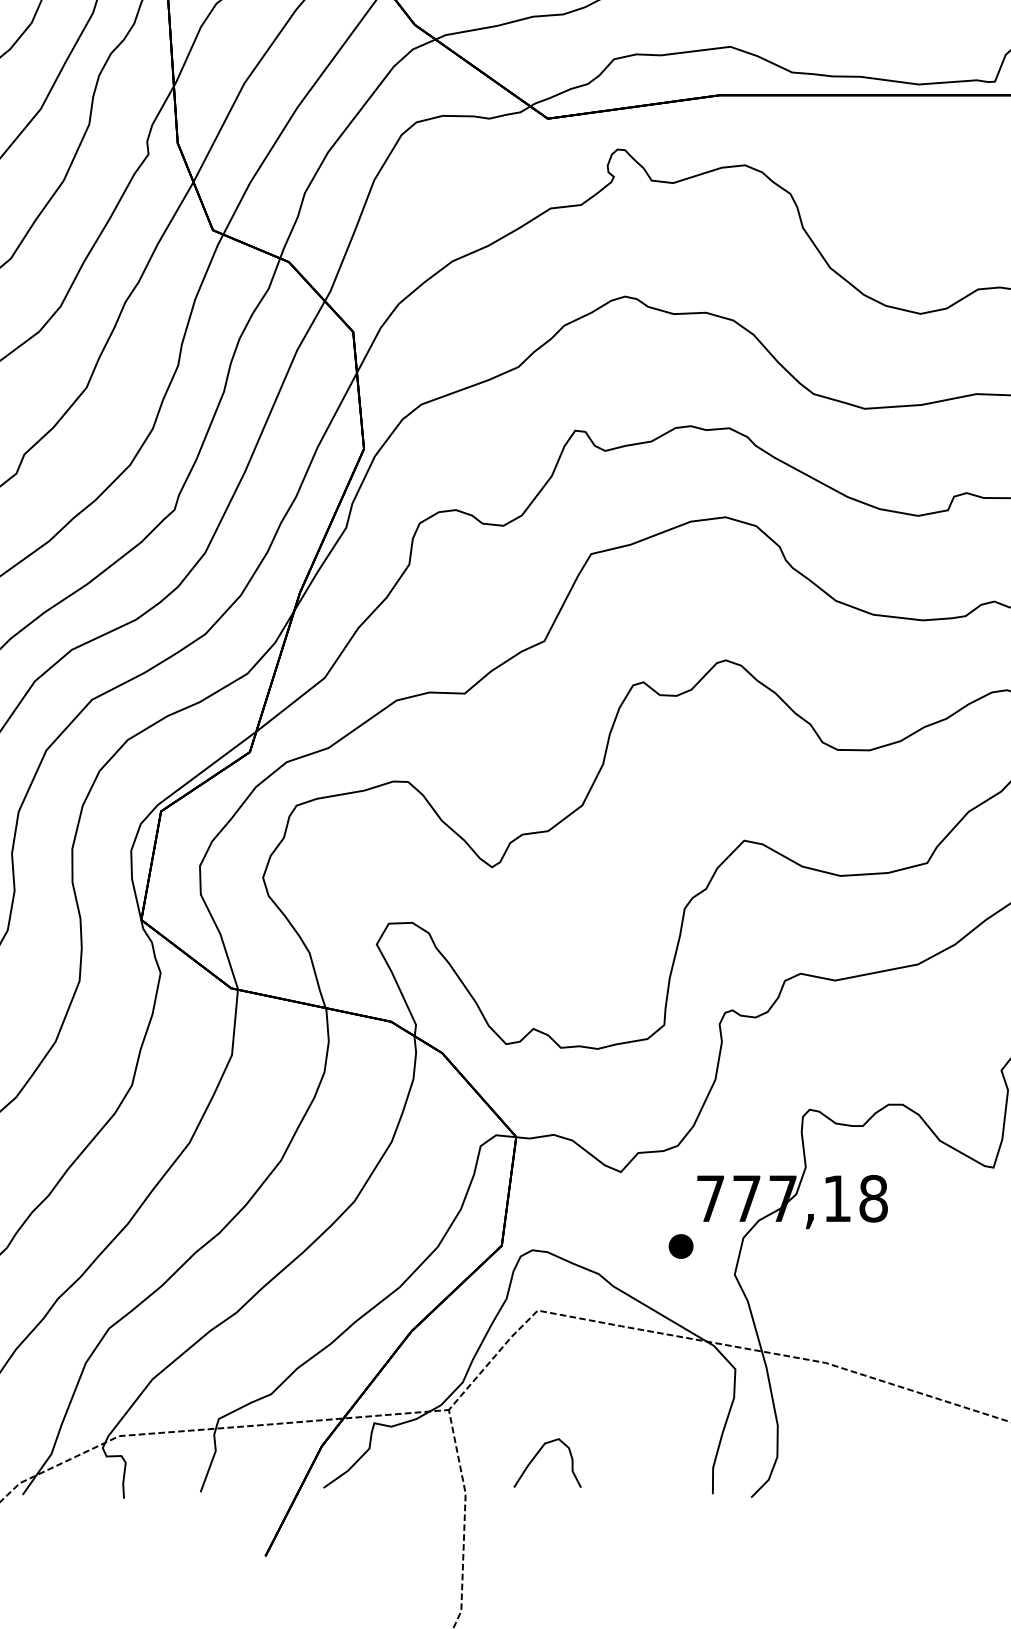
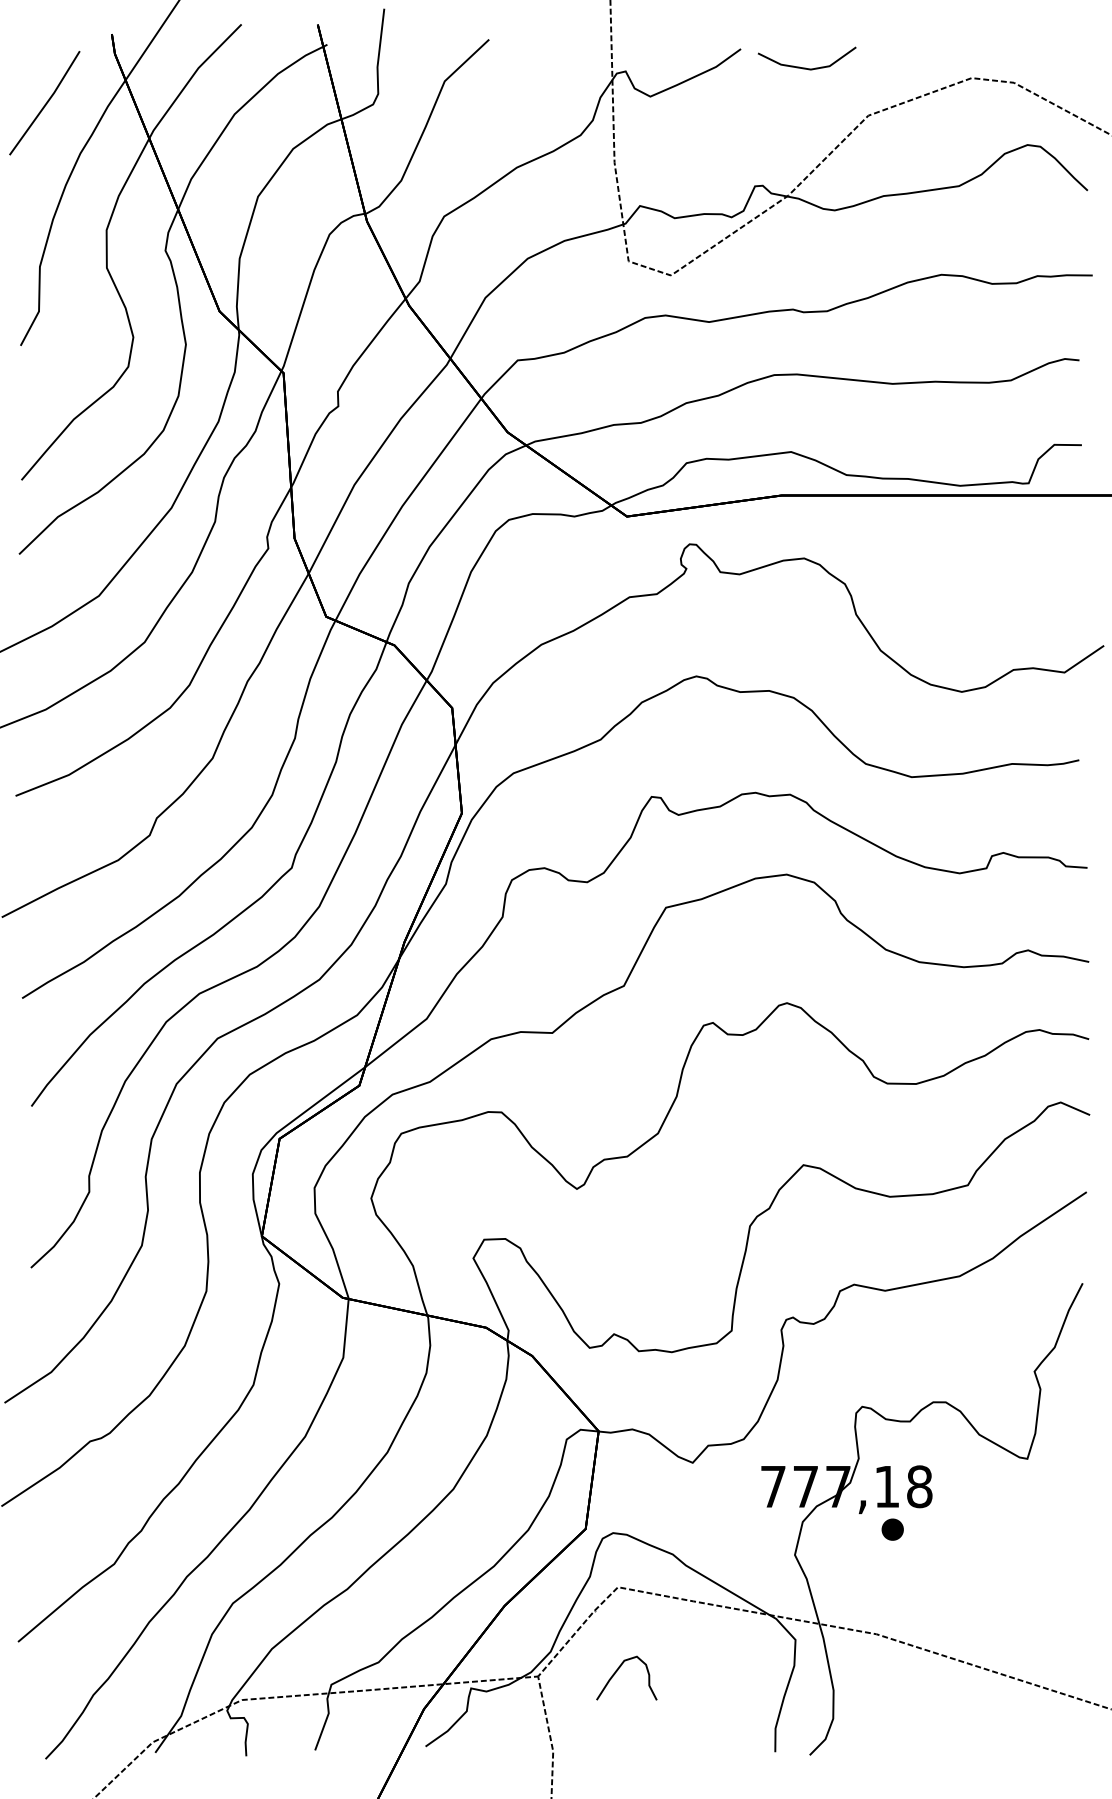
part: (680, 1246) -> (892, 1529), moved
part: (538, 1454) -> (618, 1670), moved

